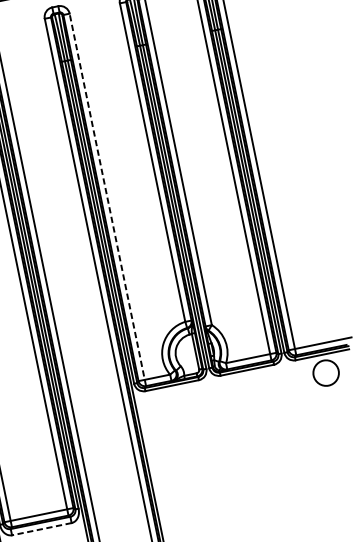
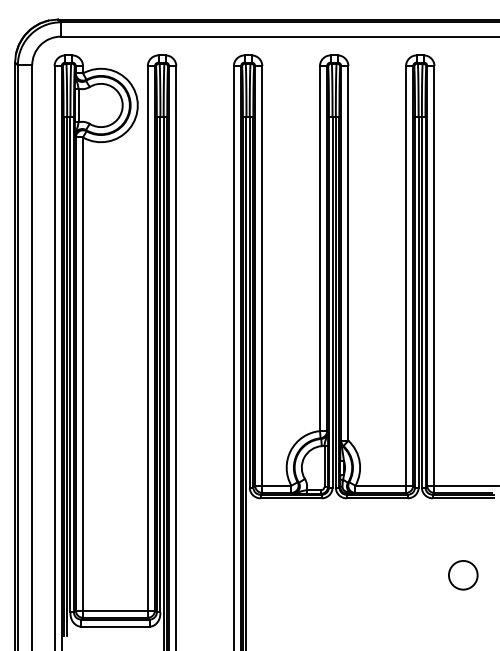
line: (107, 199) -> (262, 279), dashed -> solid
circle: (326, 373) -> (463, 575), moved
line: (41, 529) -> (114, 626), dashed -> solid

